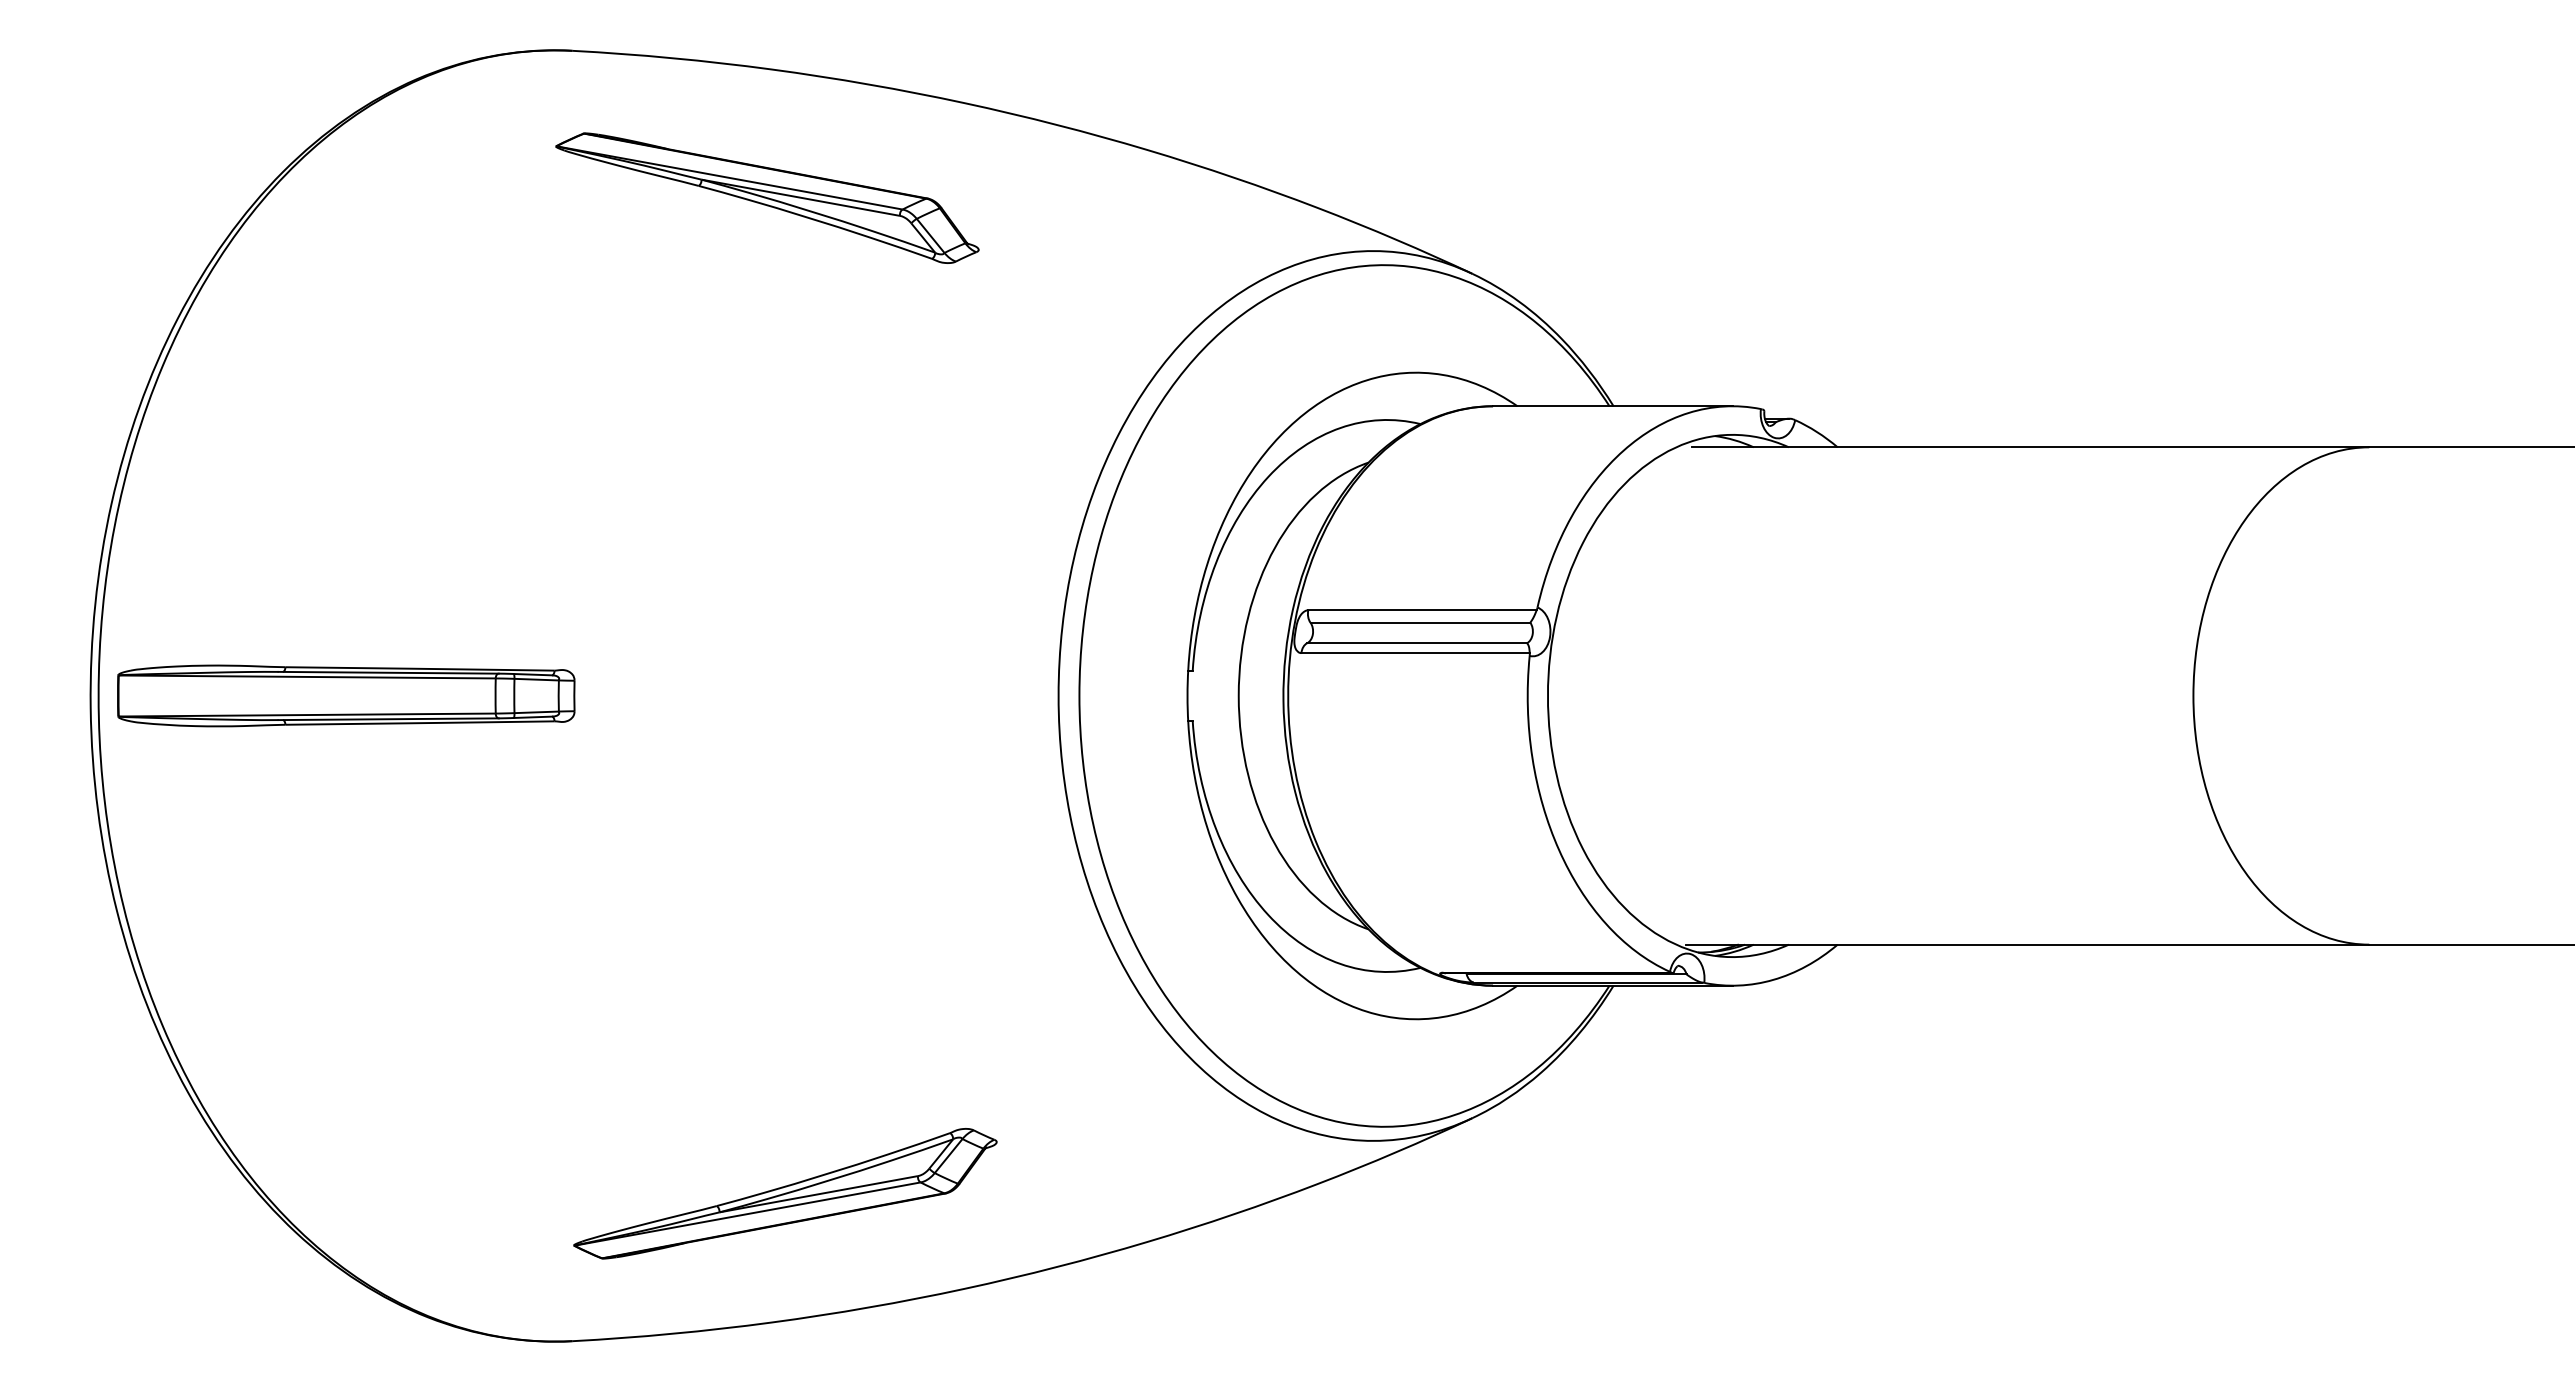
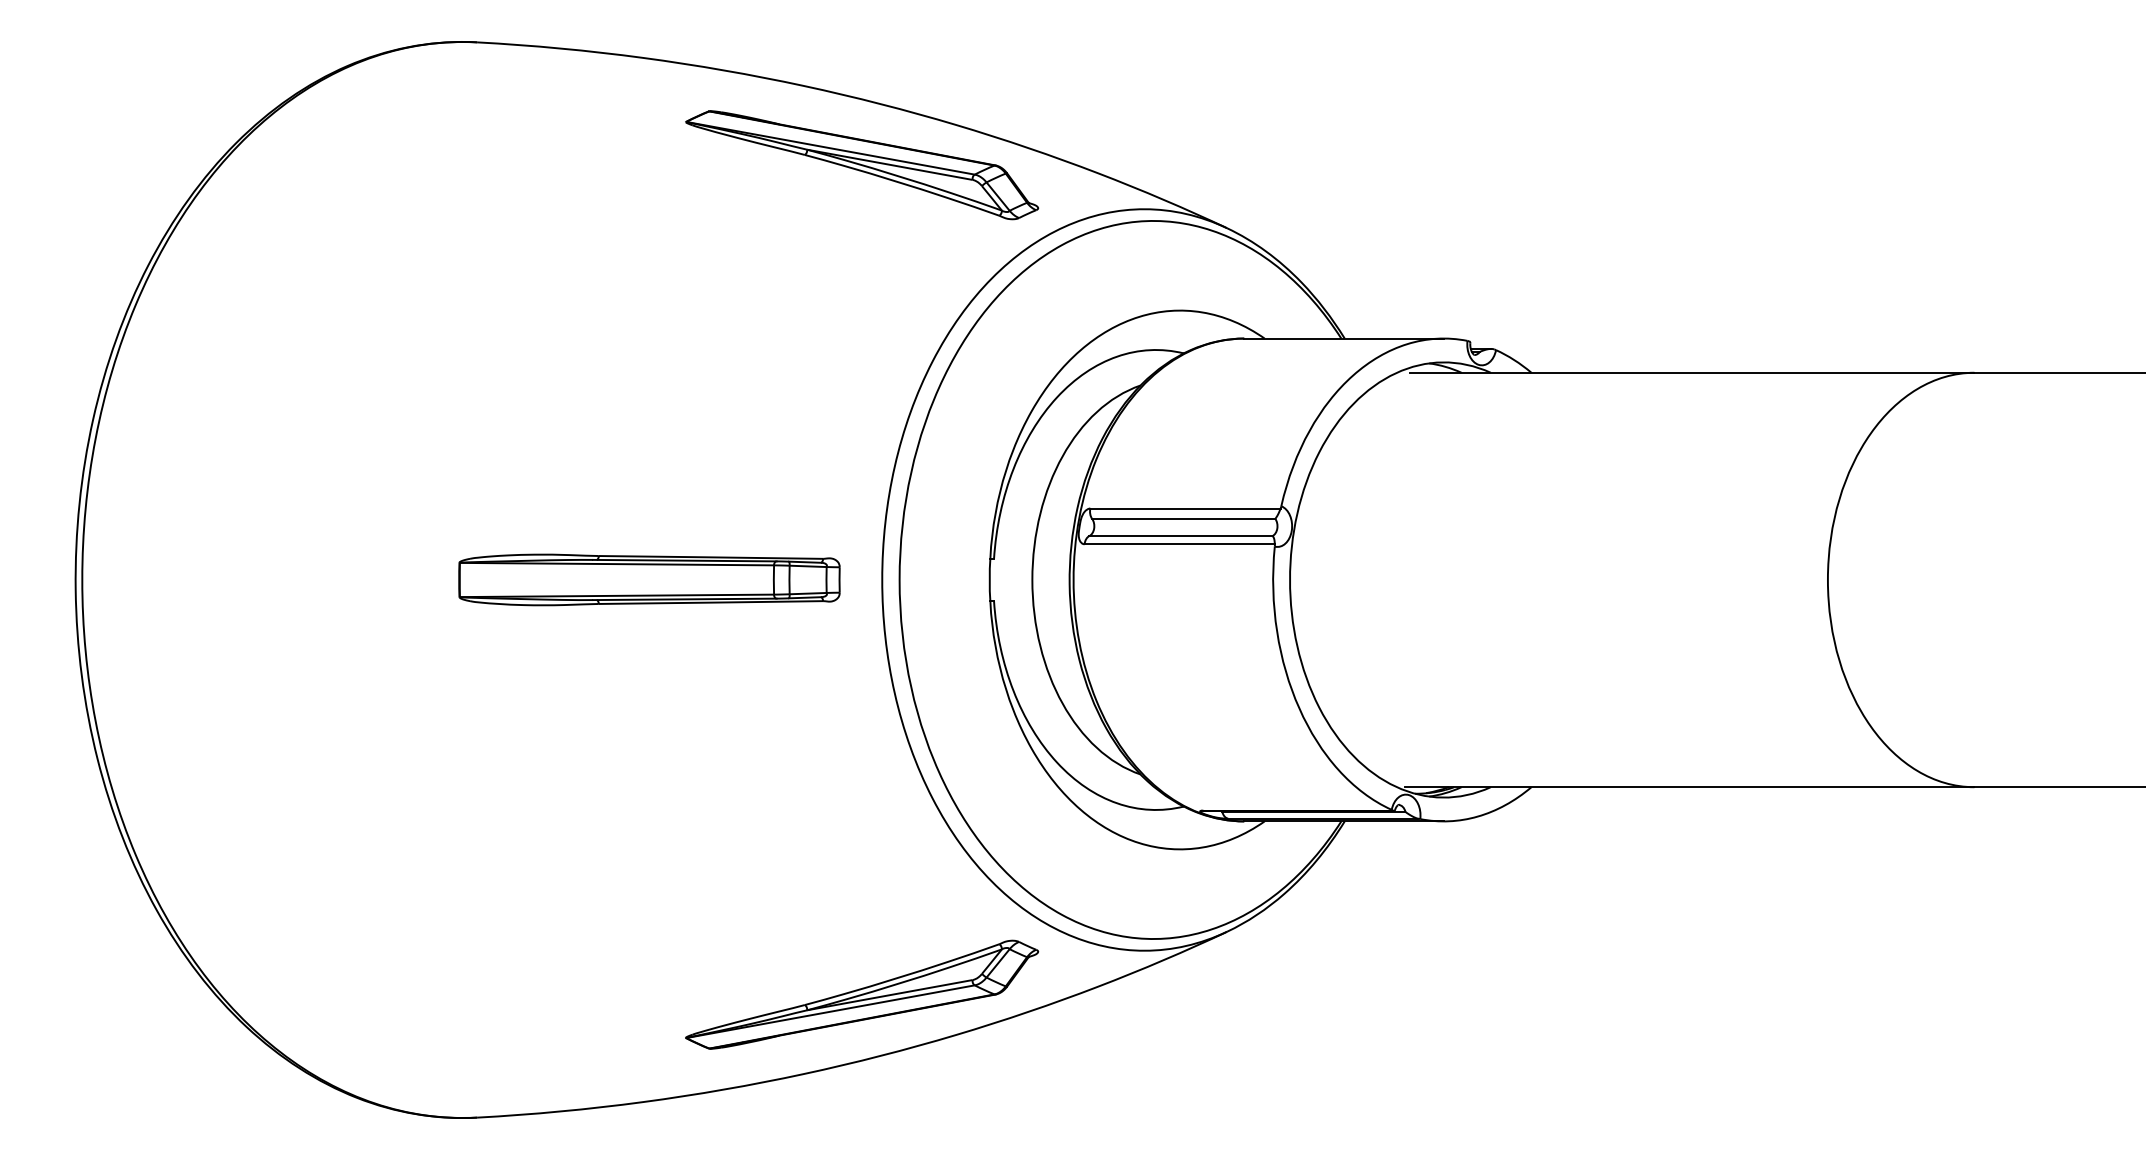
part: (767, 197) -> (862, 164), moved
part: (346, 695) -> (649, 579), moved
part: (785, 1193) -> (862, 994), moved

